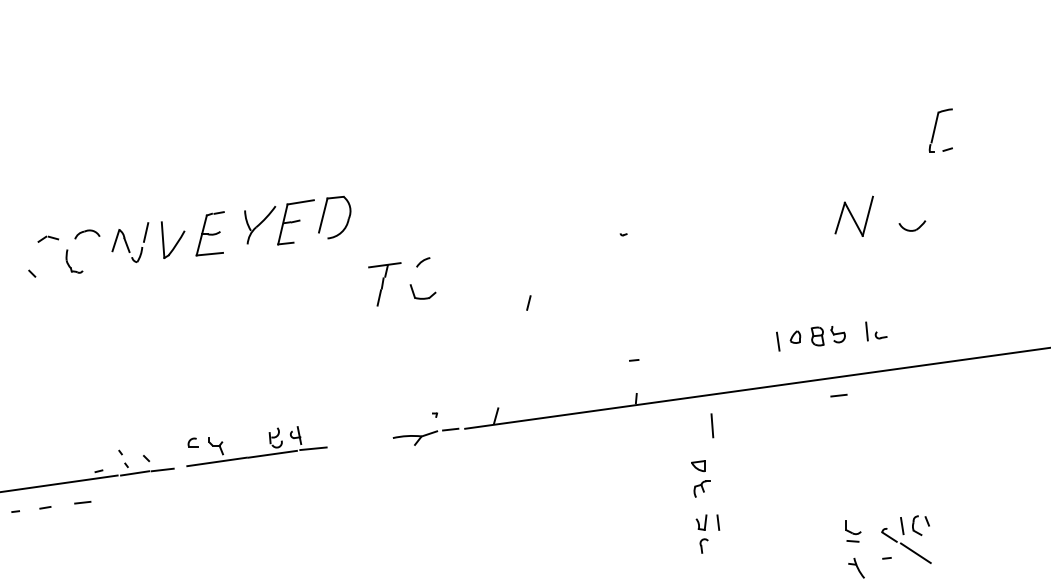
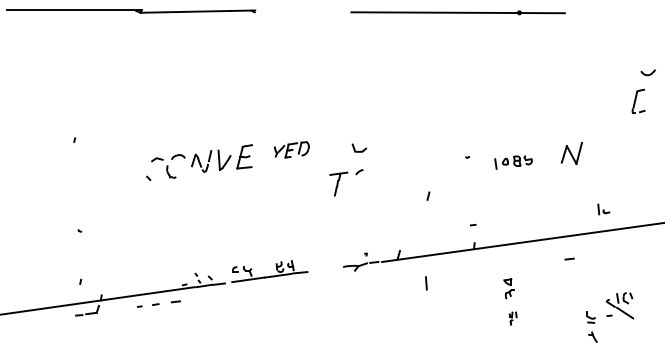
part: (853, 216) -> (571, 153), moved
part: (297, 220) -> (291, 149), size x0.6
part: (911, 225) -> (647, 72), moved
part: (423, 290) -> (359, 147), moved
line: (528, 301) -> (428, 195), moved
part: (810, 338) -> (513, 162), moved
line: (838, 394) -> (569, 258), moved
line: (712, 426) -> (426, 283), moved
part: (707, 533) -> (512, 318), size x0.6
part: (907, 539) -> (620, 305), moved

